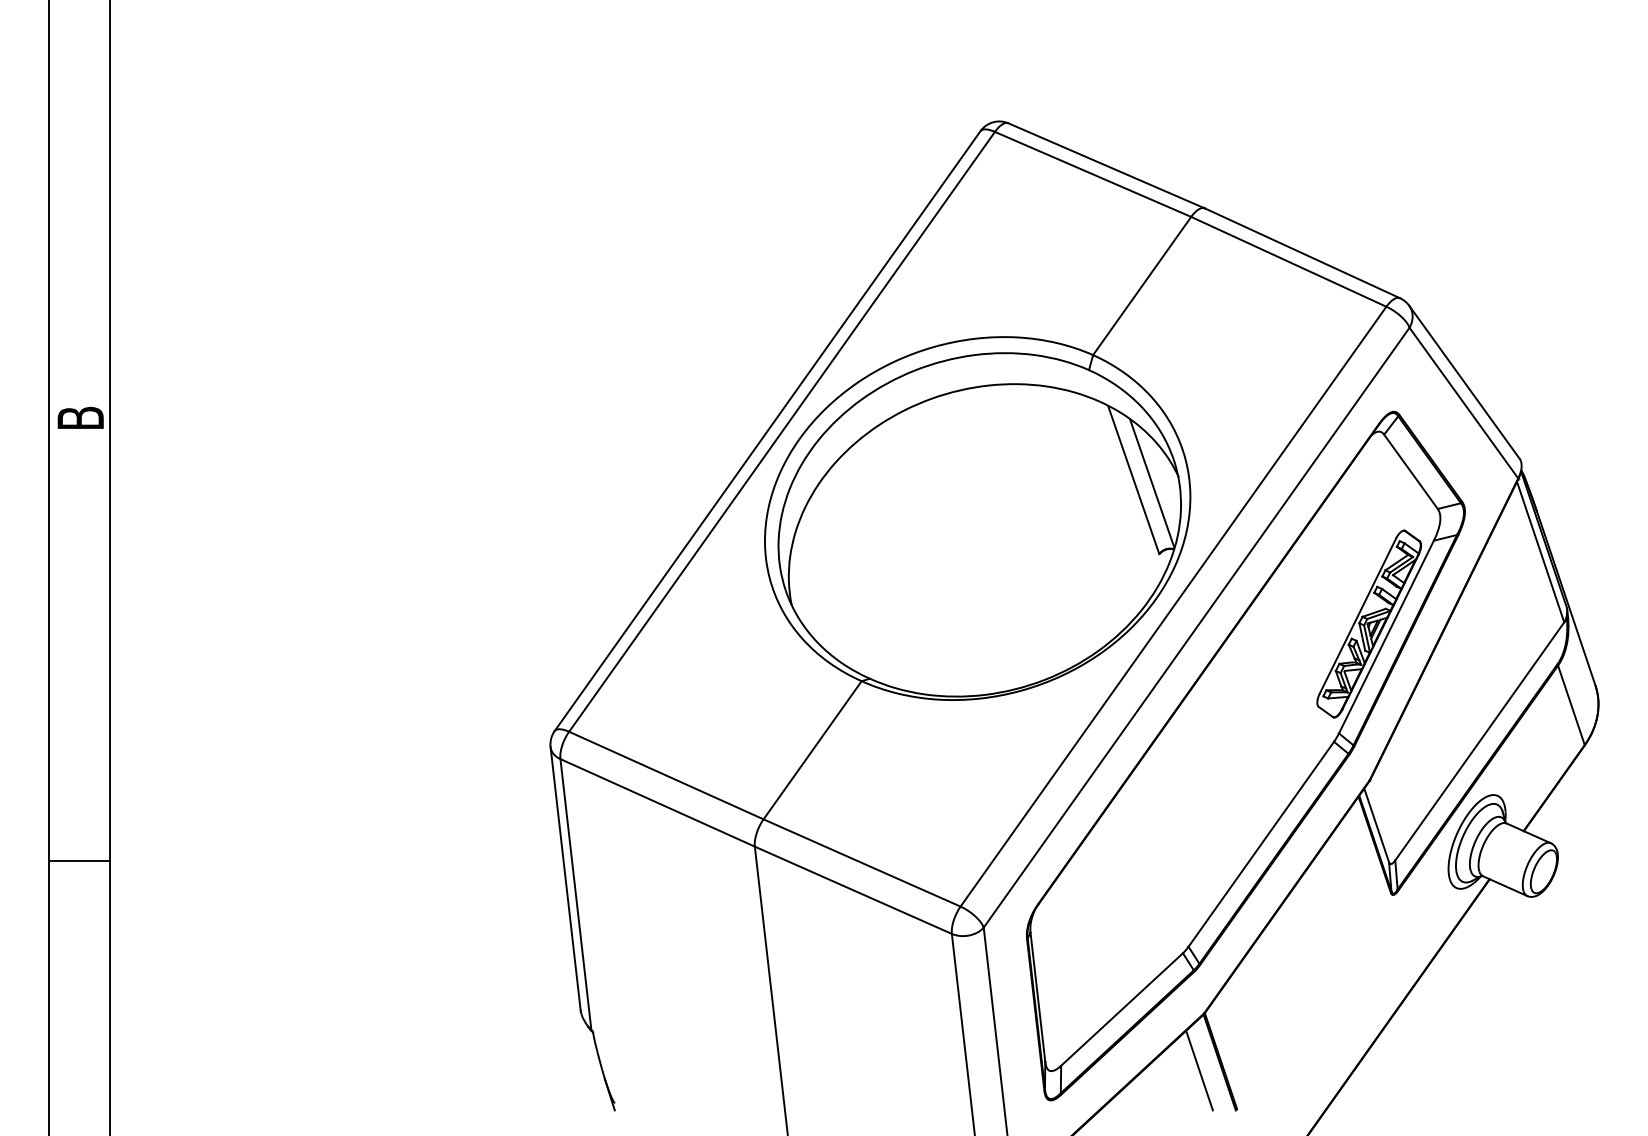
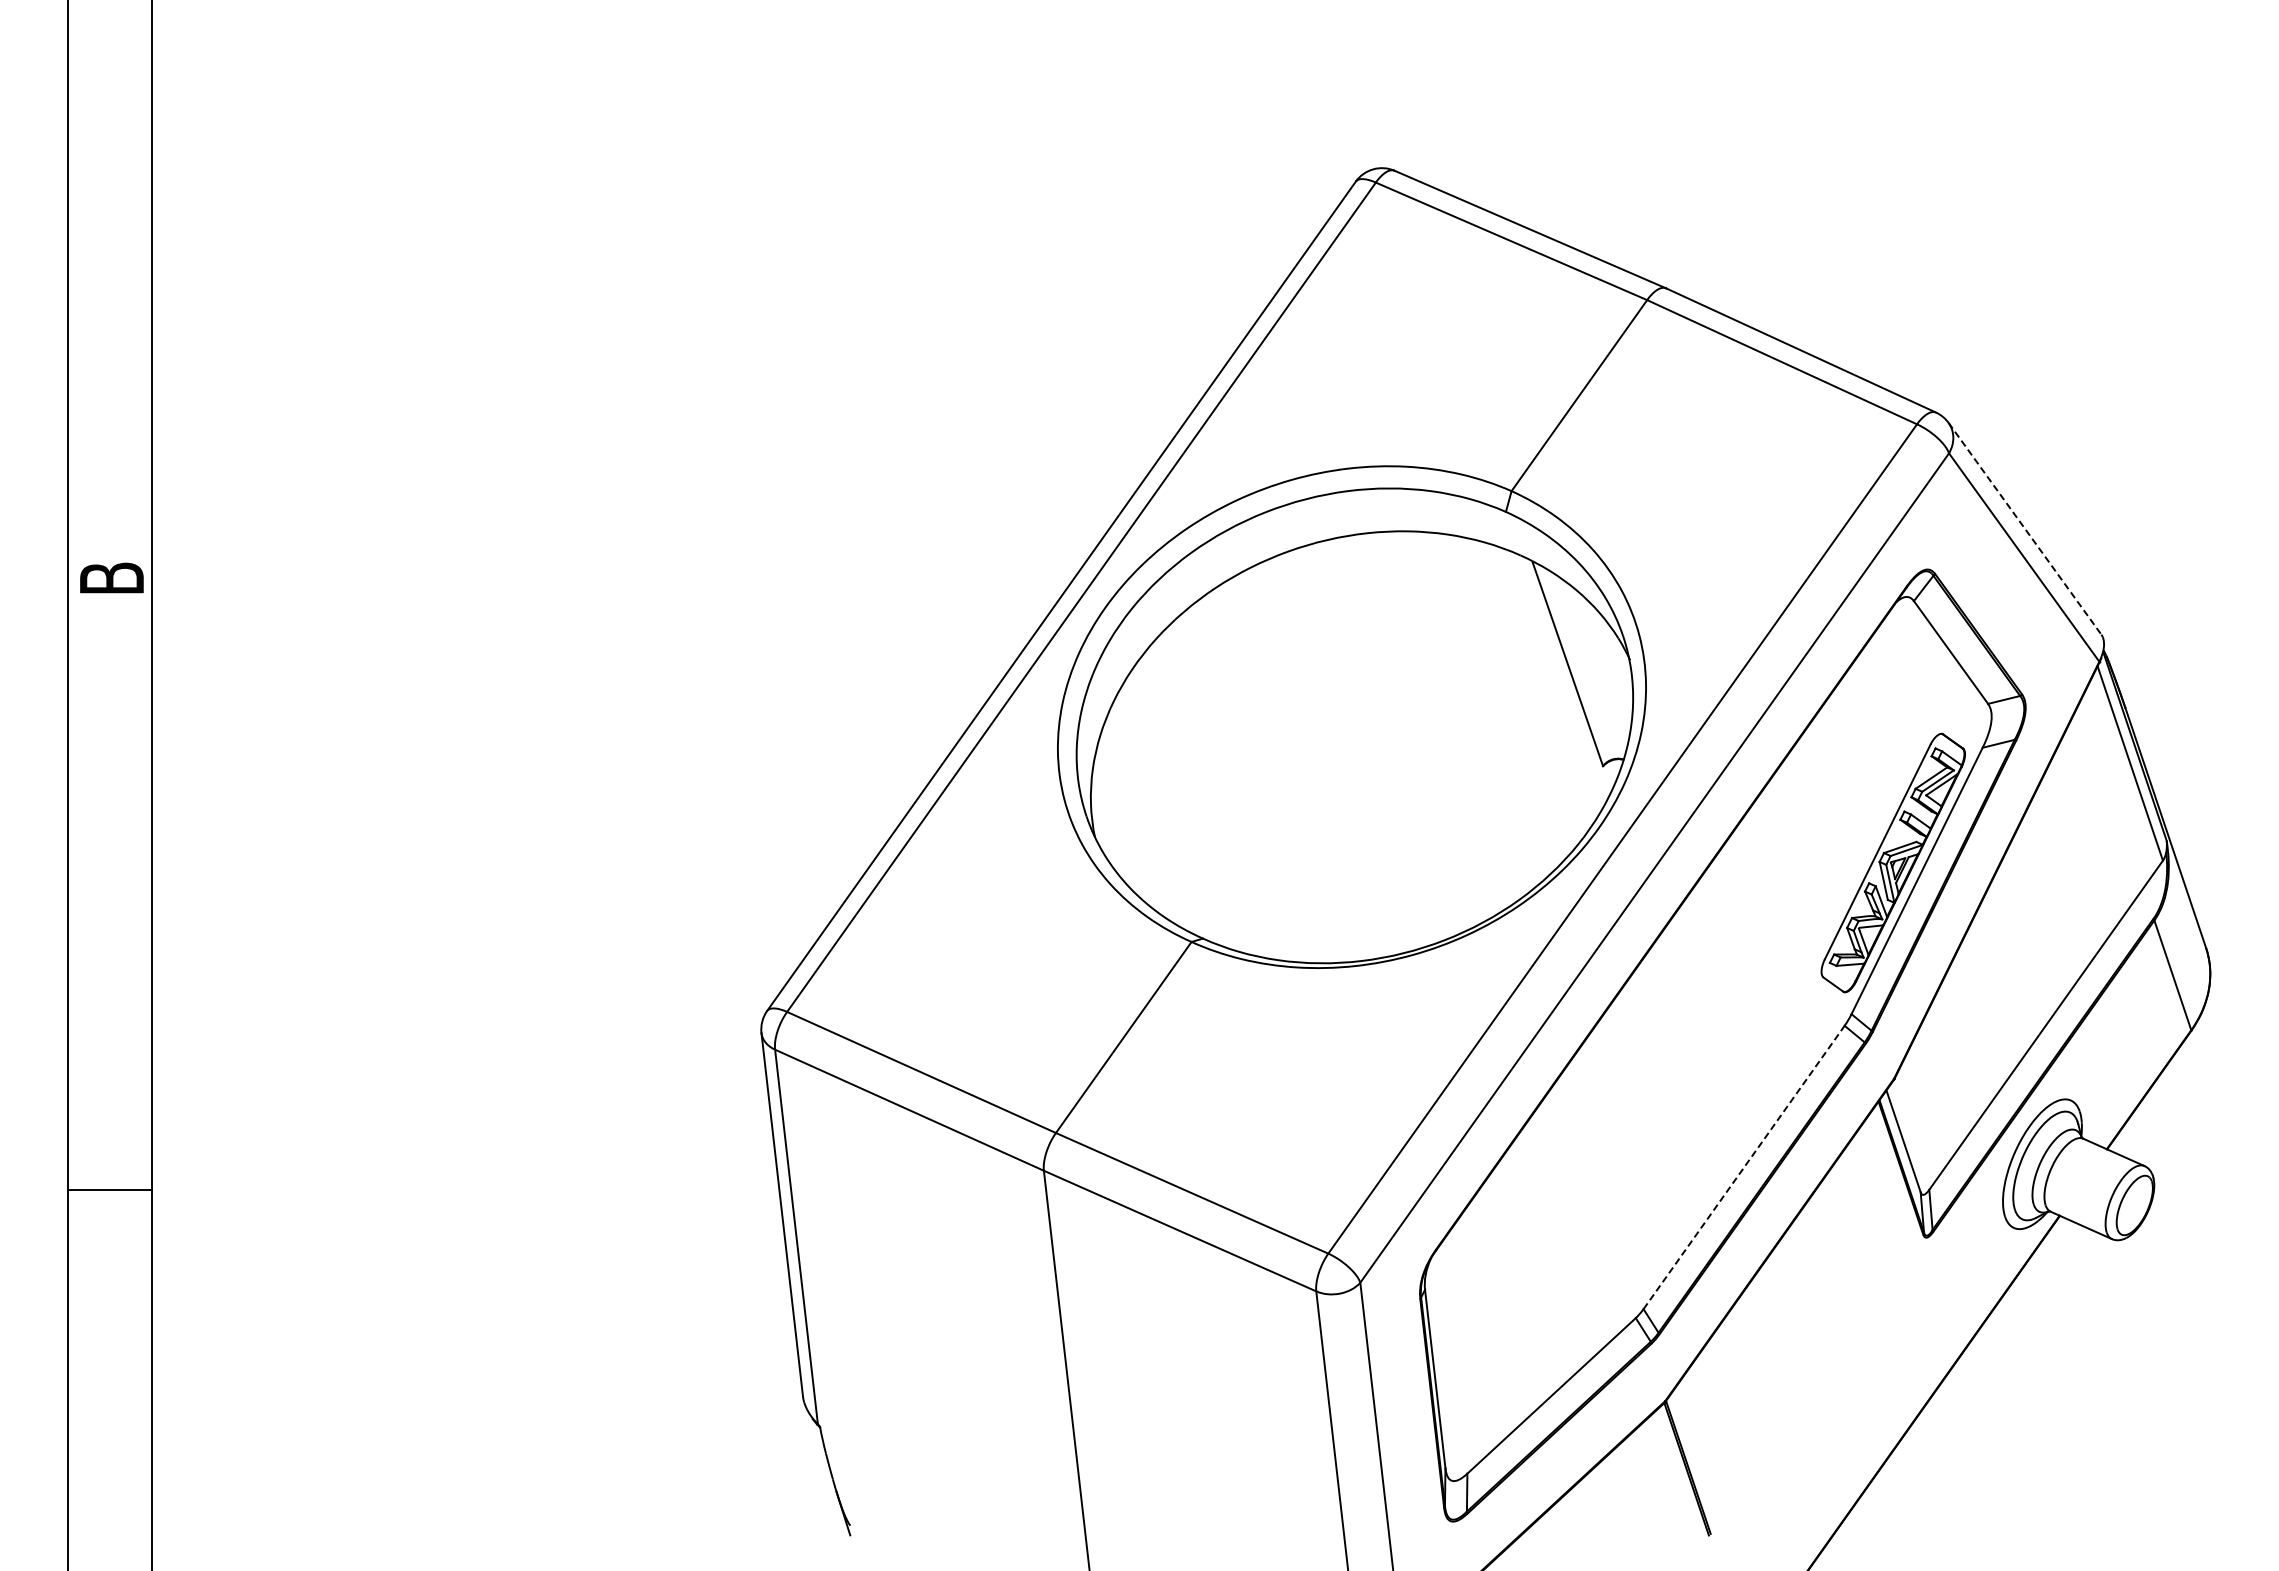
line: (1464, 382) -> (2025, 528), solid -> dashed
line: (1151, 482) -> (1592, 667), removed
line: (1261, 844) -> (1744, 1167), solid -> dashed
line: (1199, 1070) -> (1658, 1480), removed

